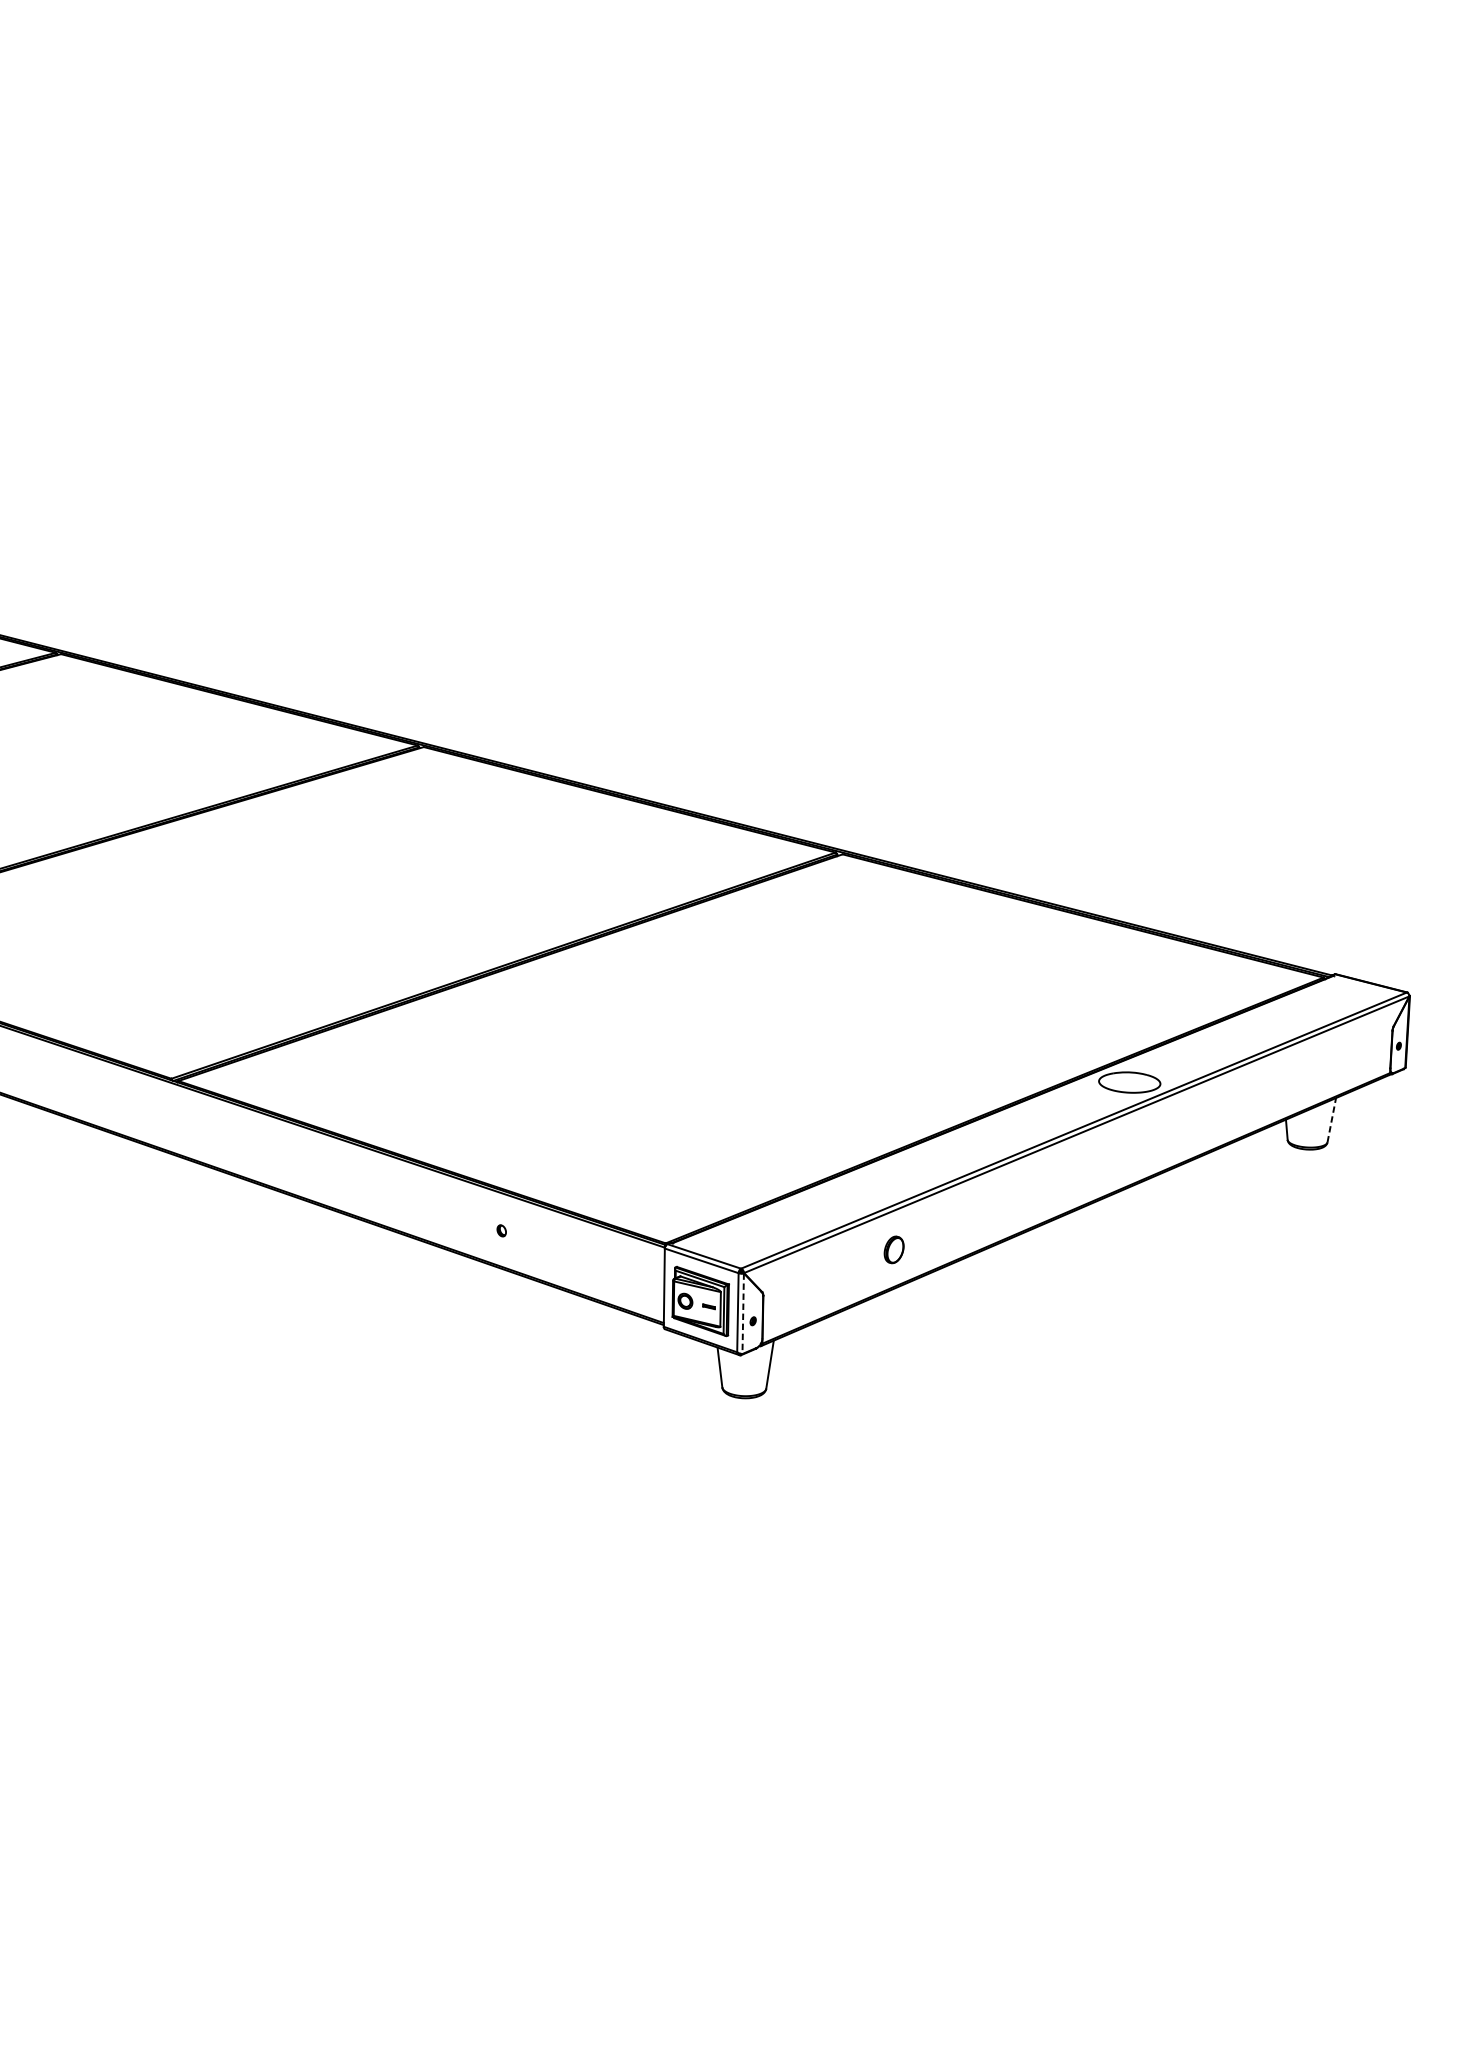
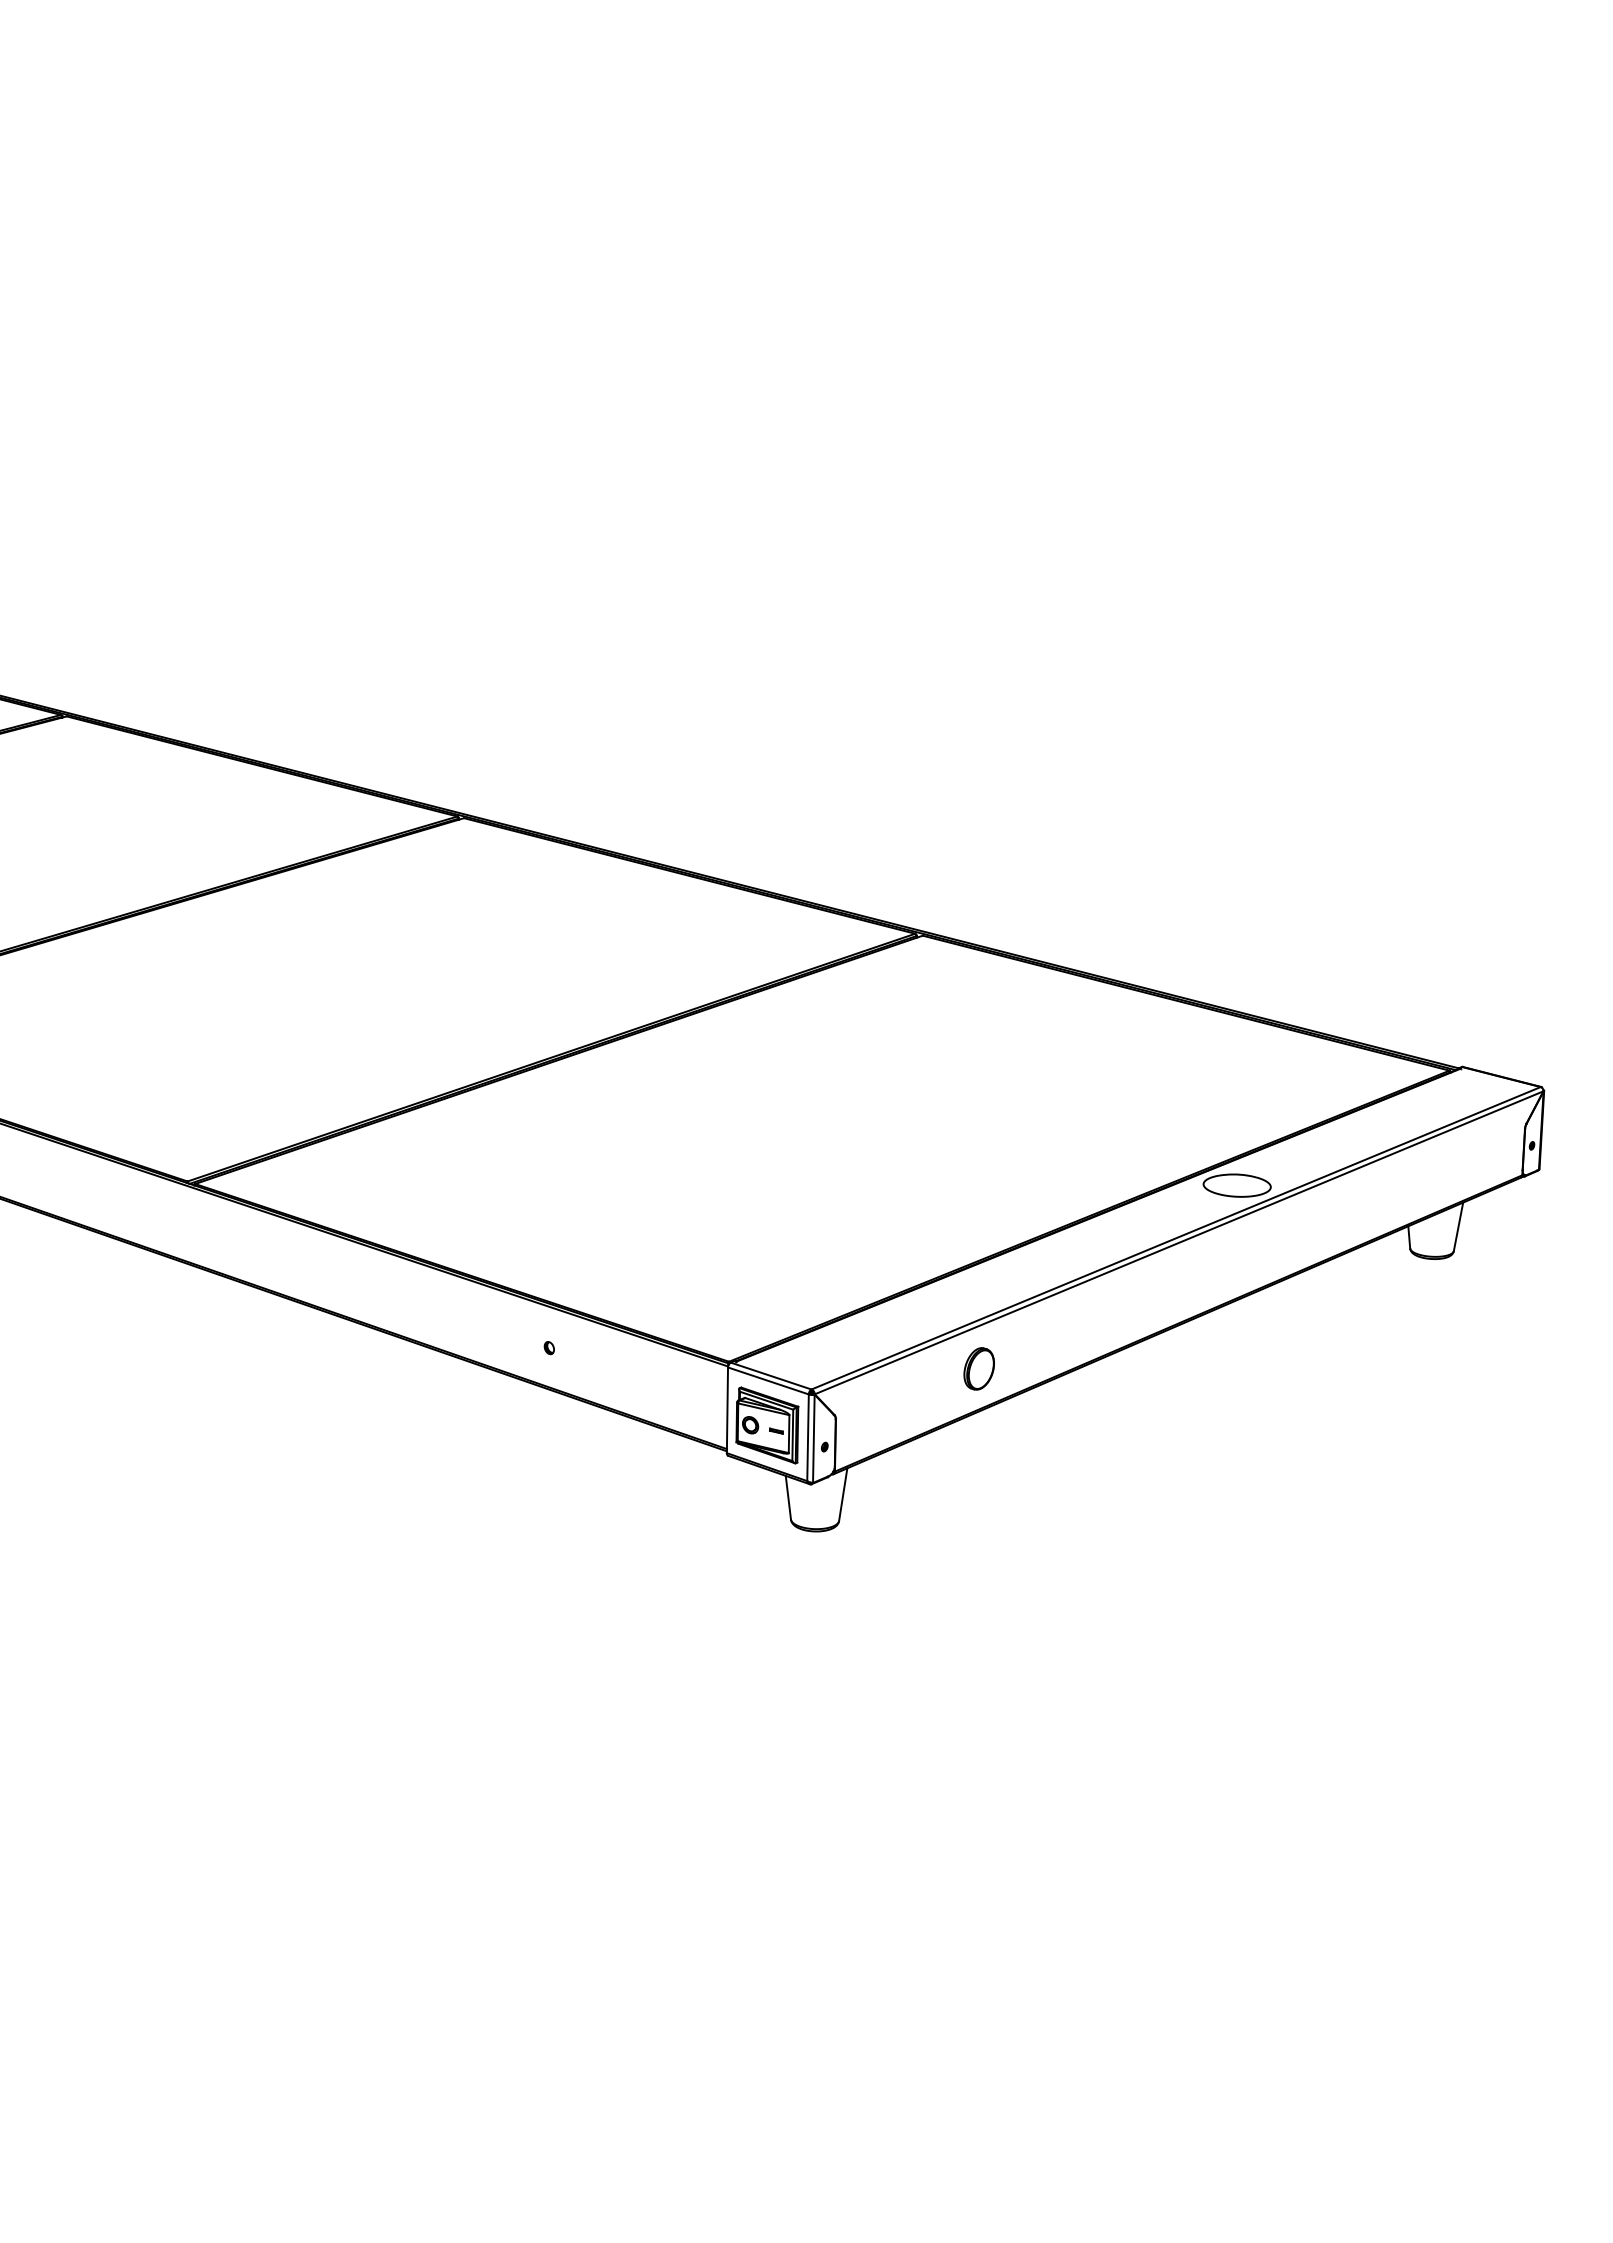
line: (1331, 1119) -> (1458, 1226), dashed -> solid
part: (893, 1249) -> (978, 1368), size x1.43
line: (742, 1314) -> (813, 1439), dashed -> solid

